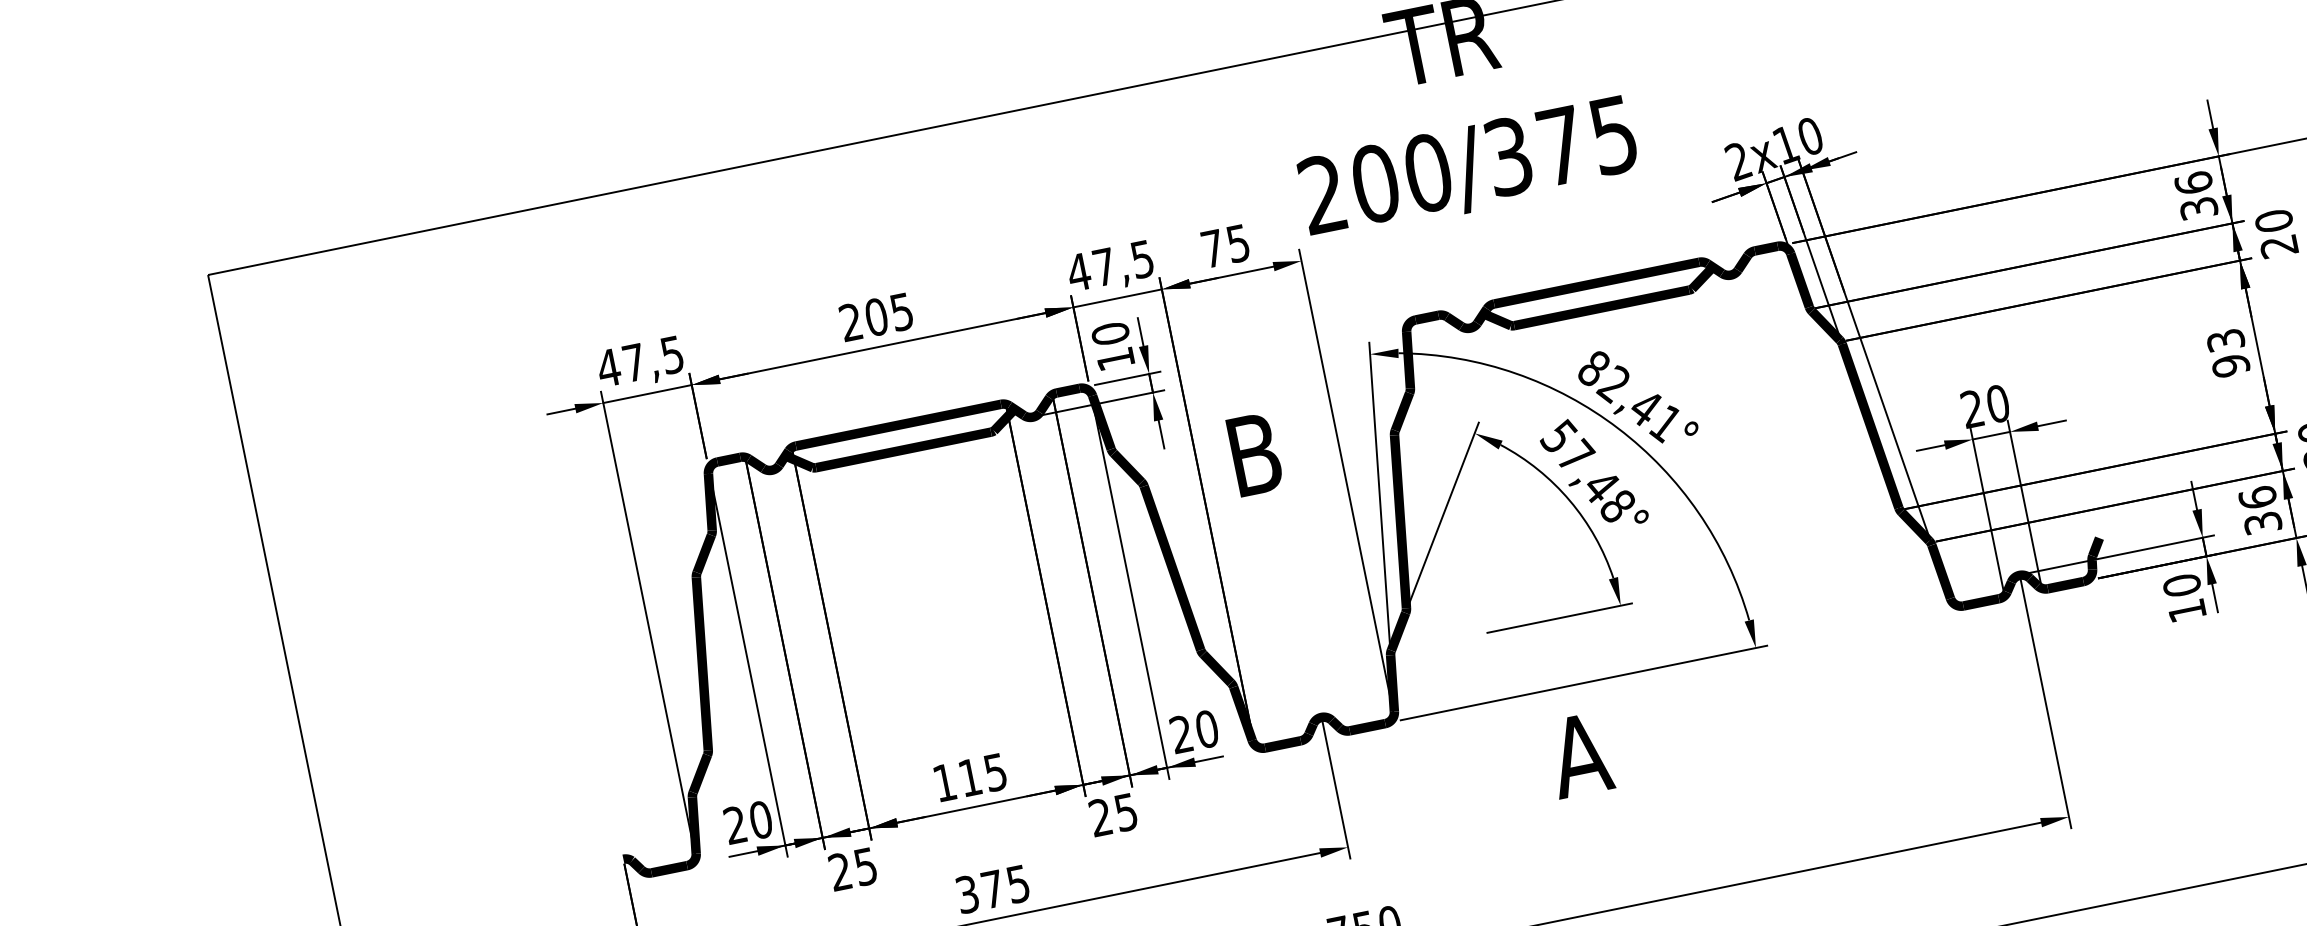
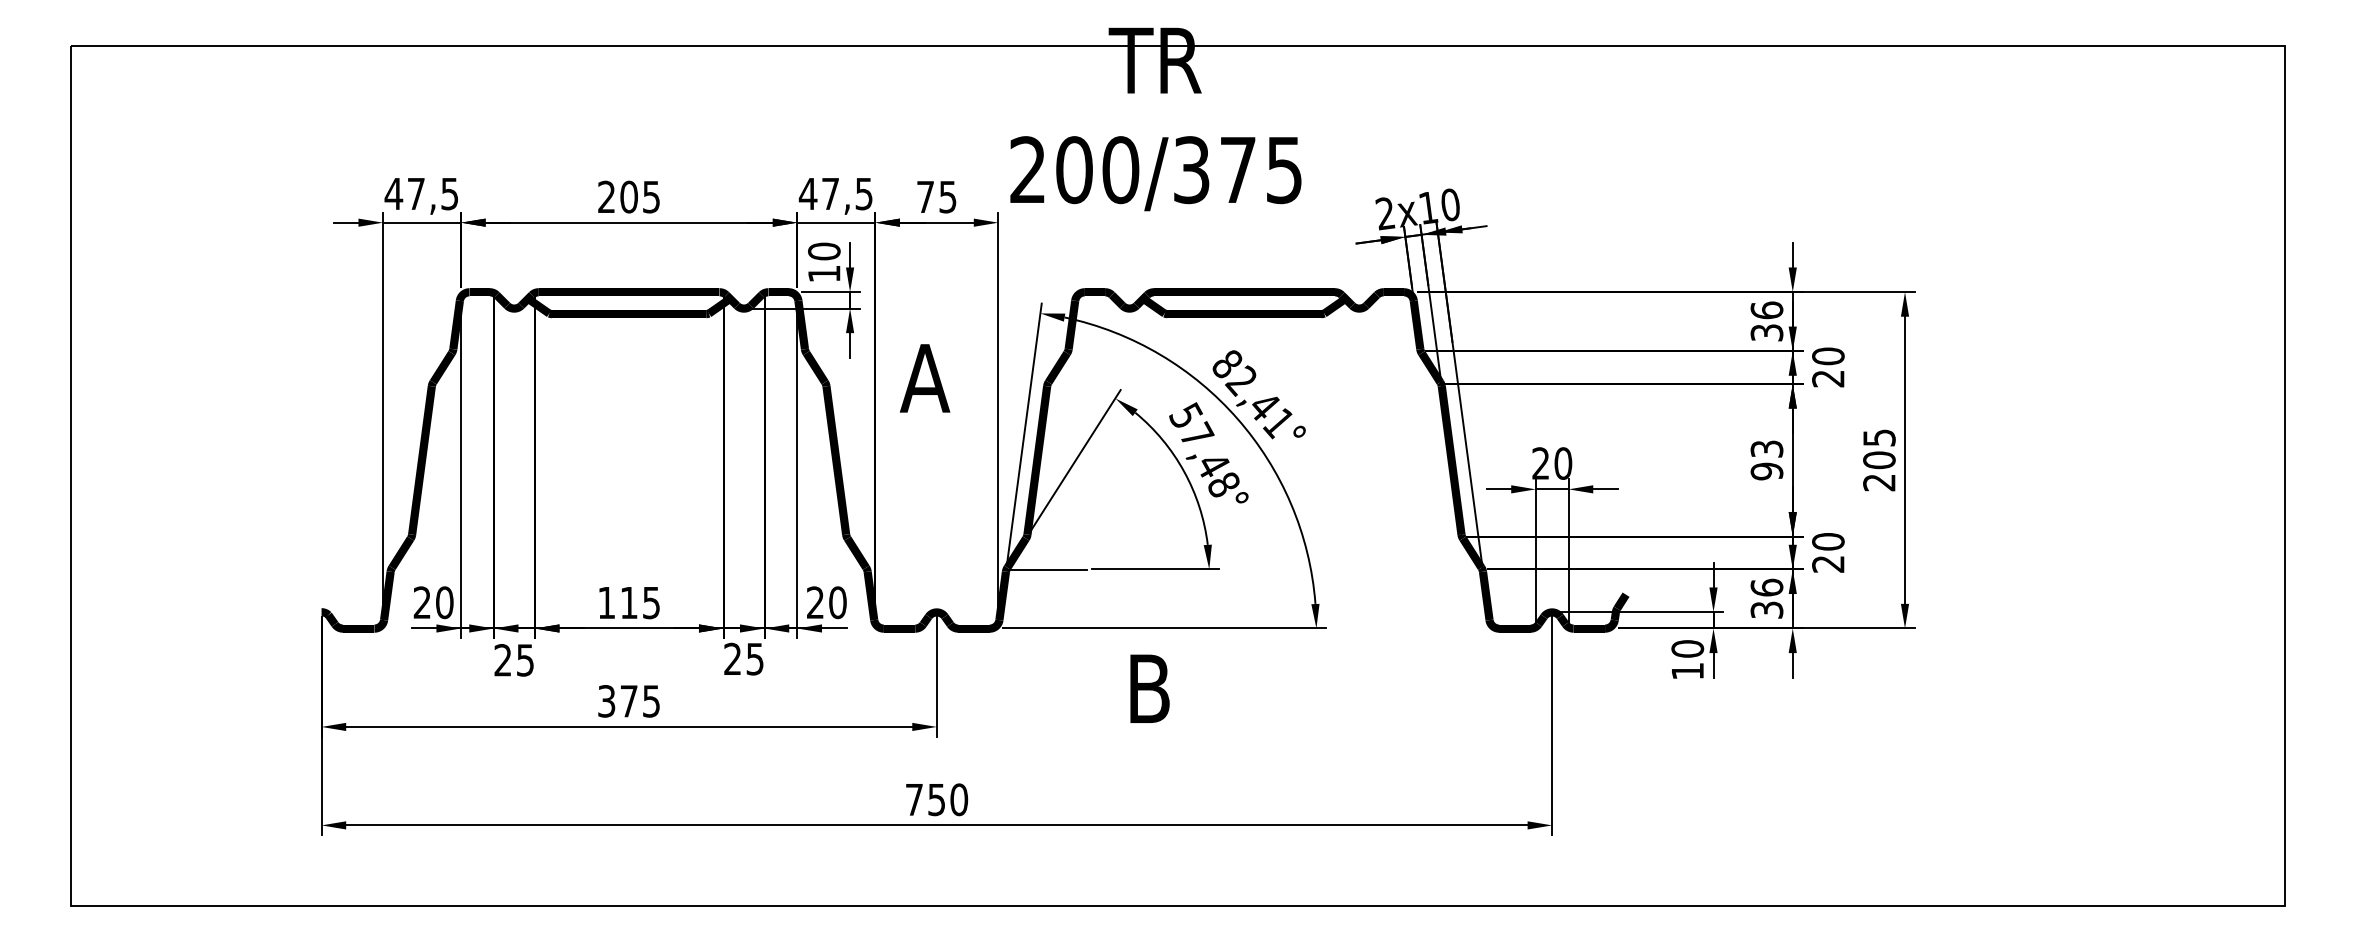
text: (1253, 454) -> (924, 378), B -> A
line: (1436, 643) -> (1046, 569), added
text: (1579, 754) -> (1148, 688), A -> B

